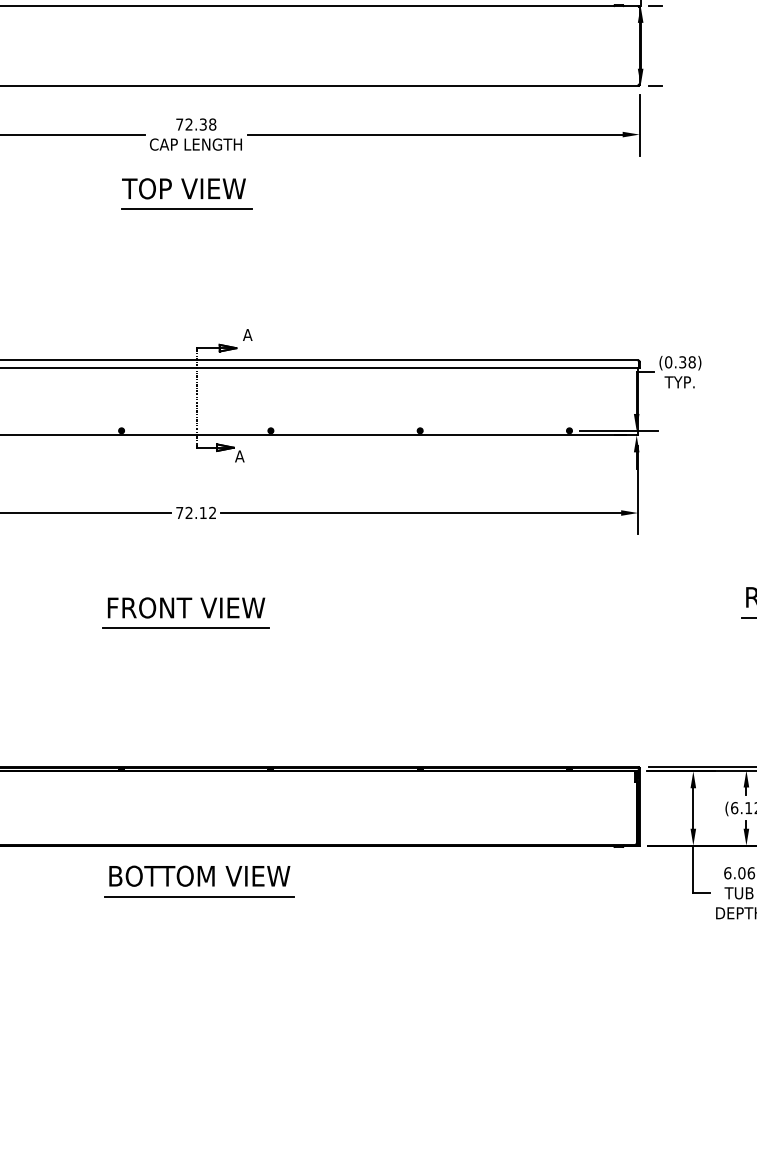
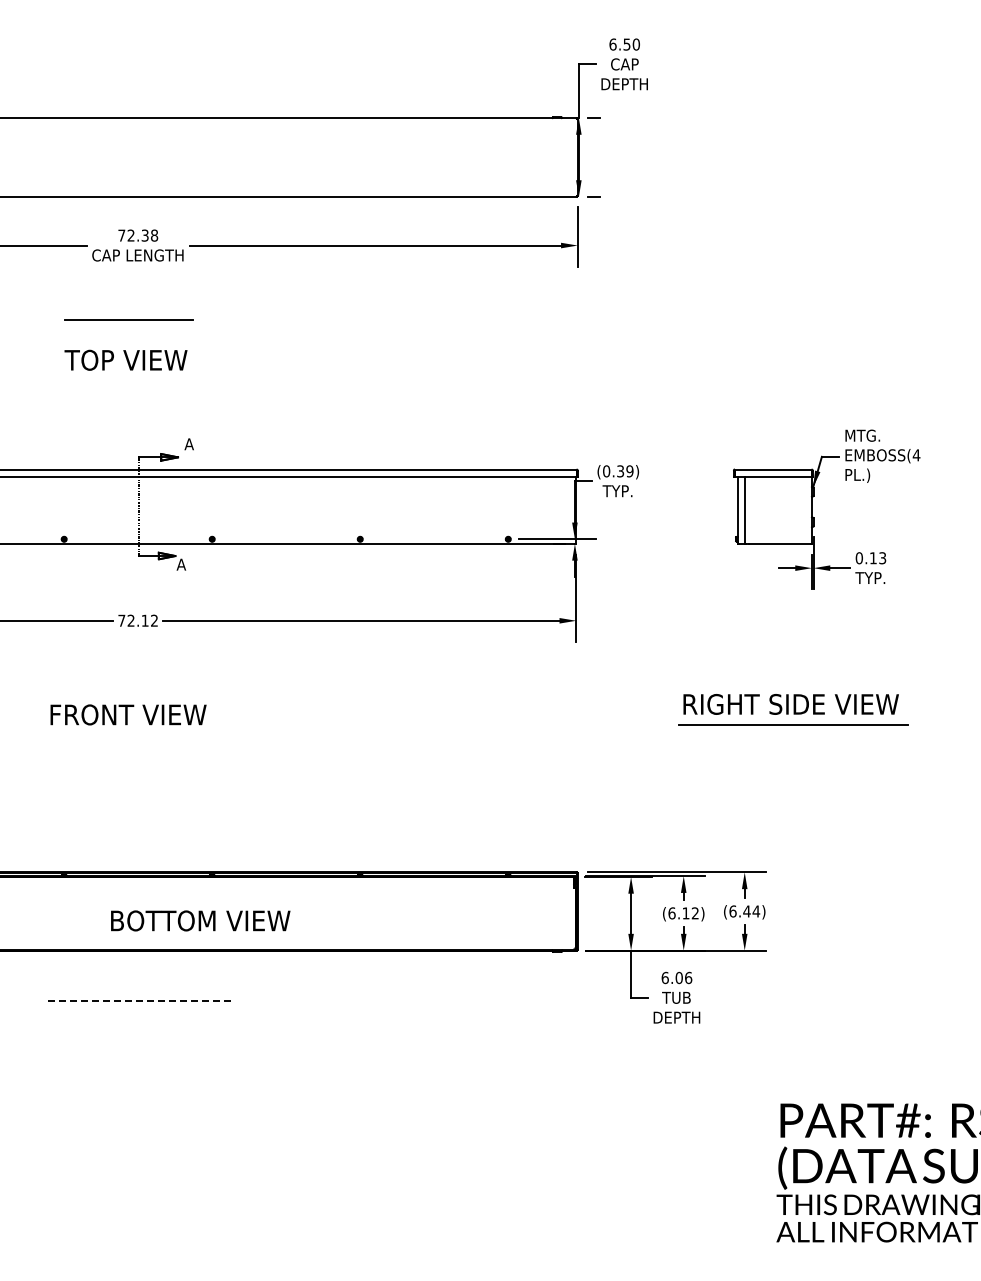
text: (183, 187) -> (125, 359), moved
text: (691, 362) -> (629, 471), (0.38) -> (0.39)
line: (186, 628) -> (128, 735), removed
text: (199, 875) -> (200, 920), moved
line: (199, 896) -> (141, 1001), solid -> dashed

